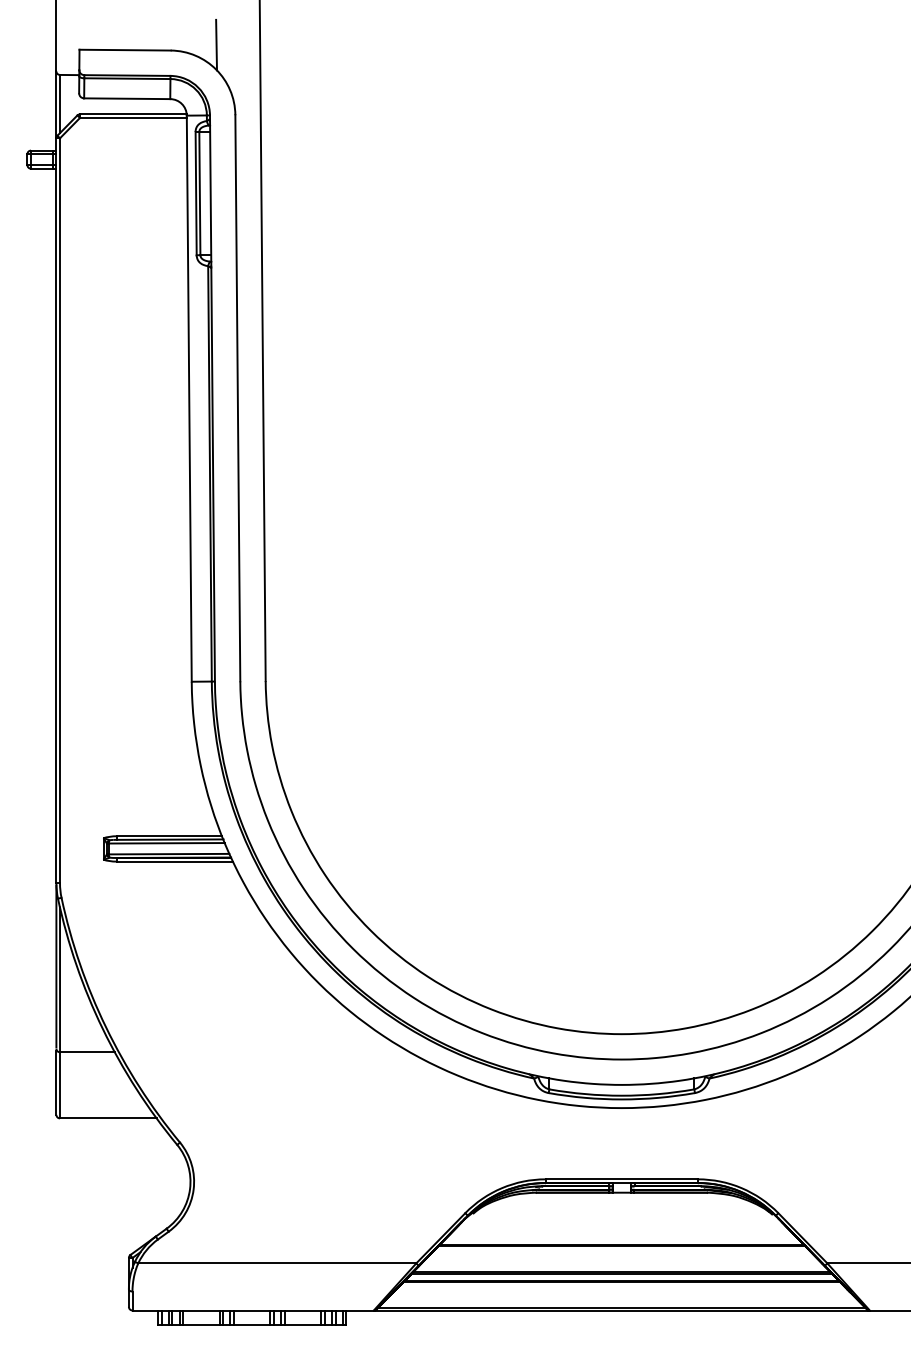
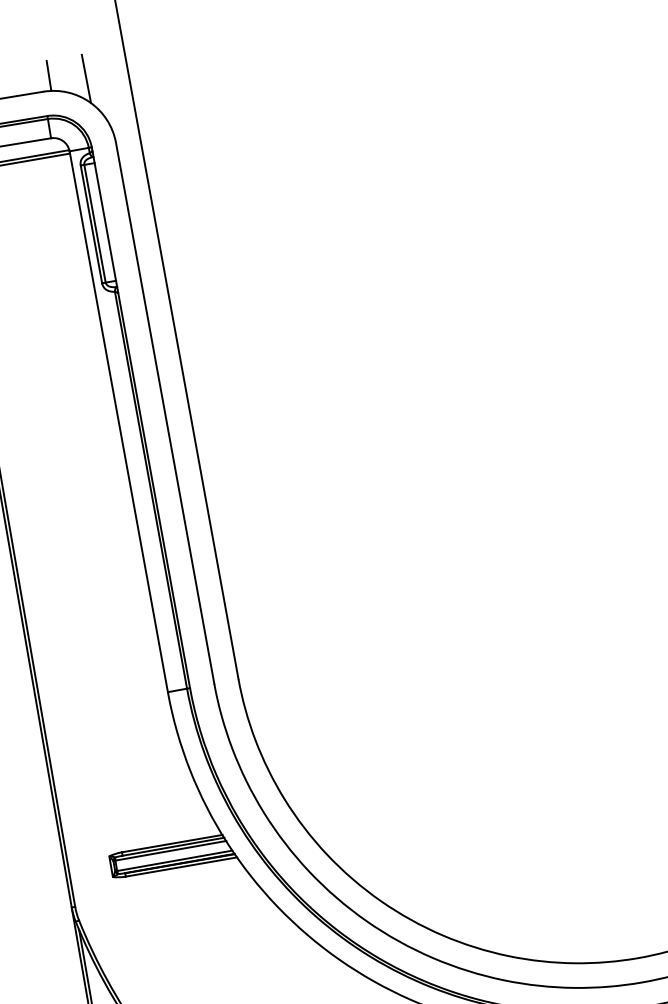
line: (178, 35) -> (48, 76), added

